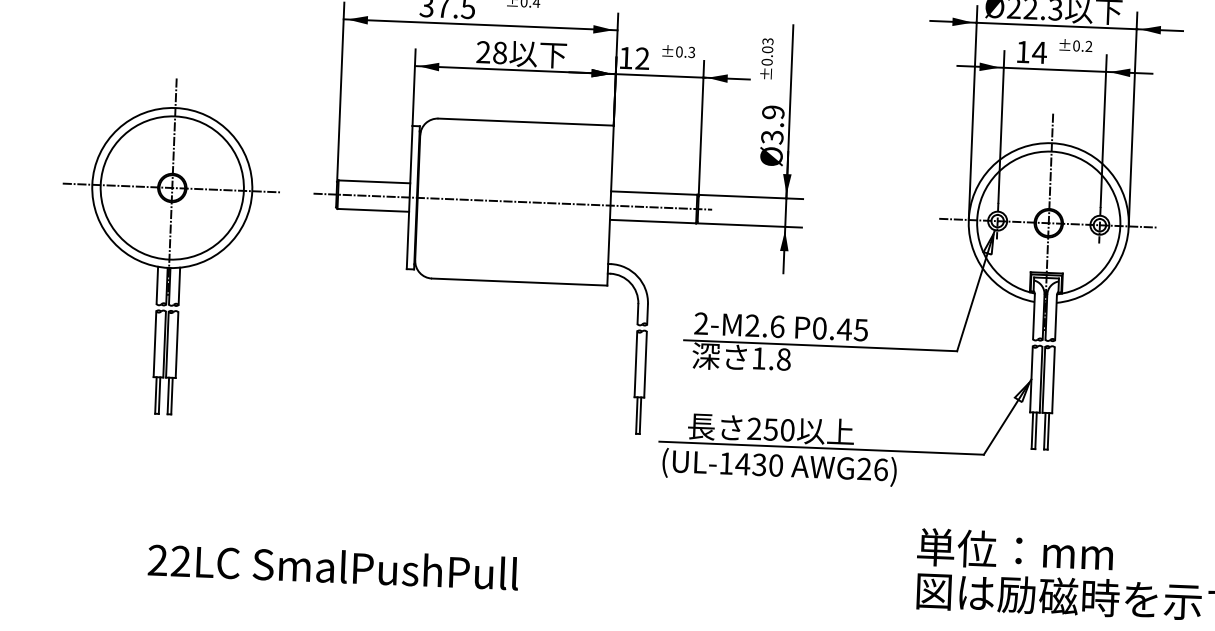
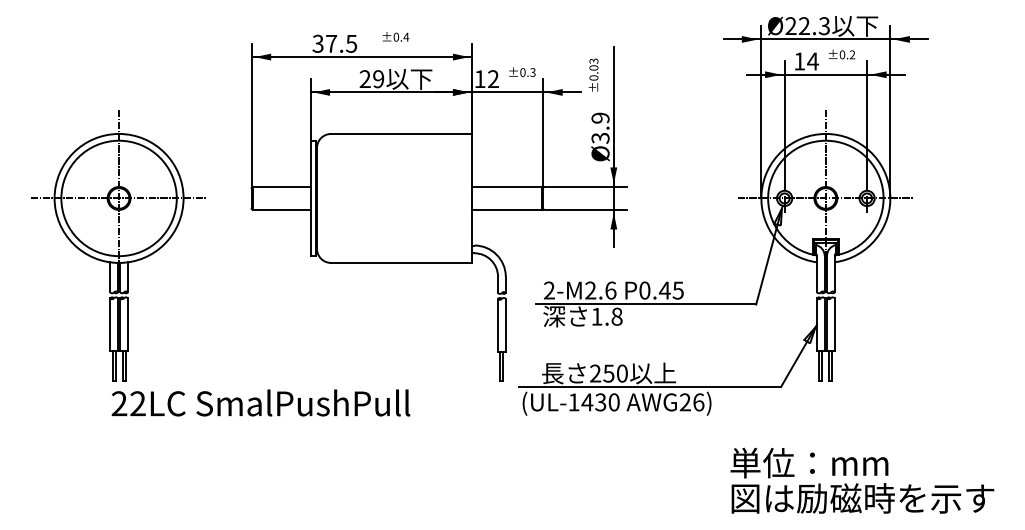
text: (499, 53) -> (378, 79), 28 -> 29
line: (512, 201) -> (393, 198), removed
text: (332, 565) -> (260, 402), moved

